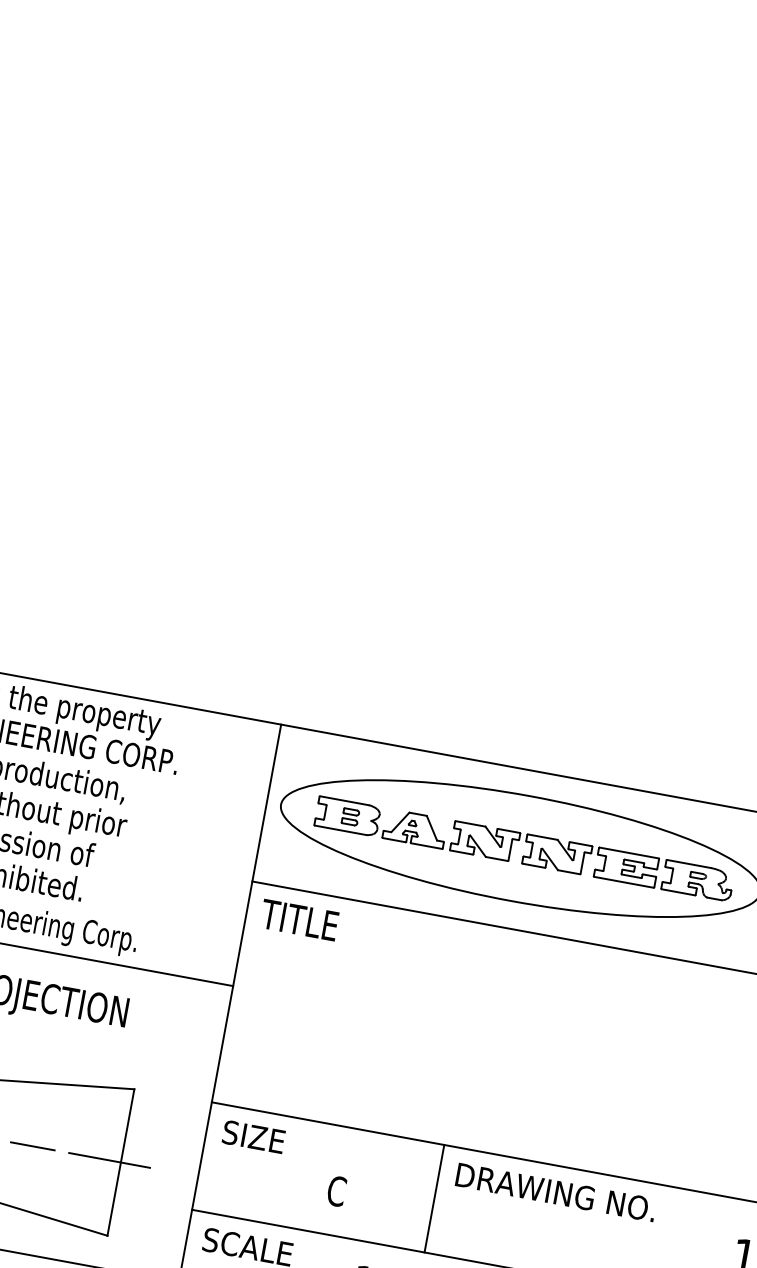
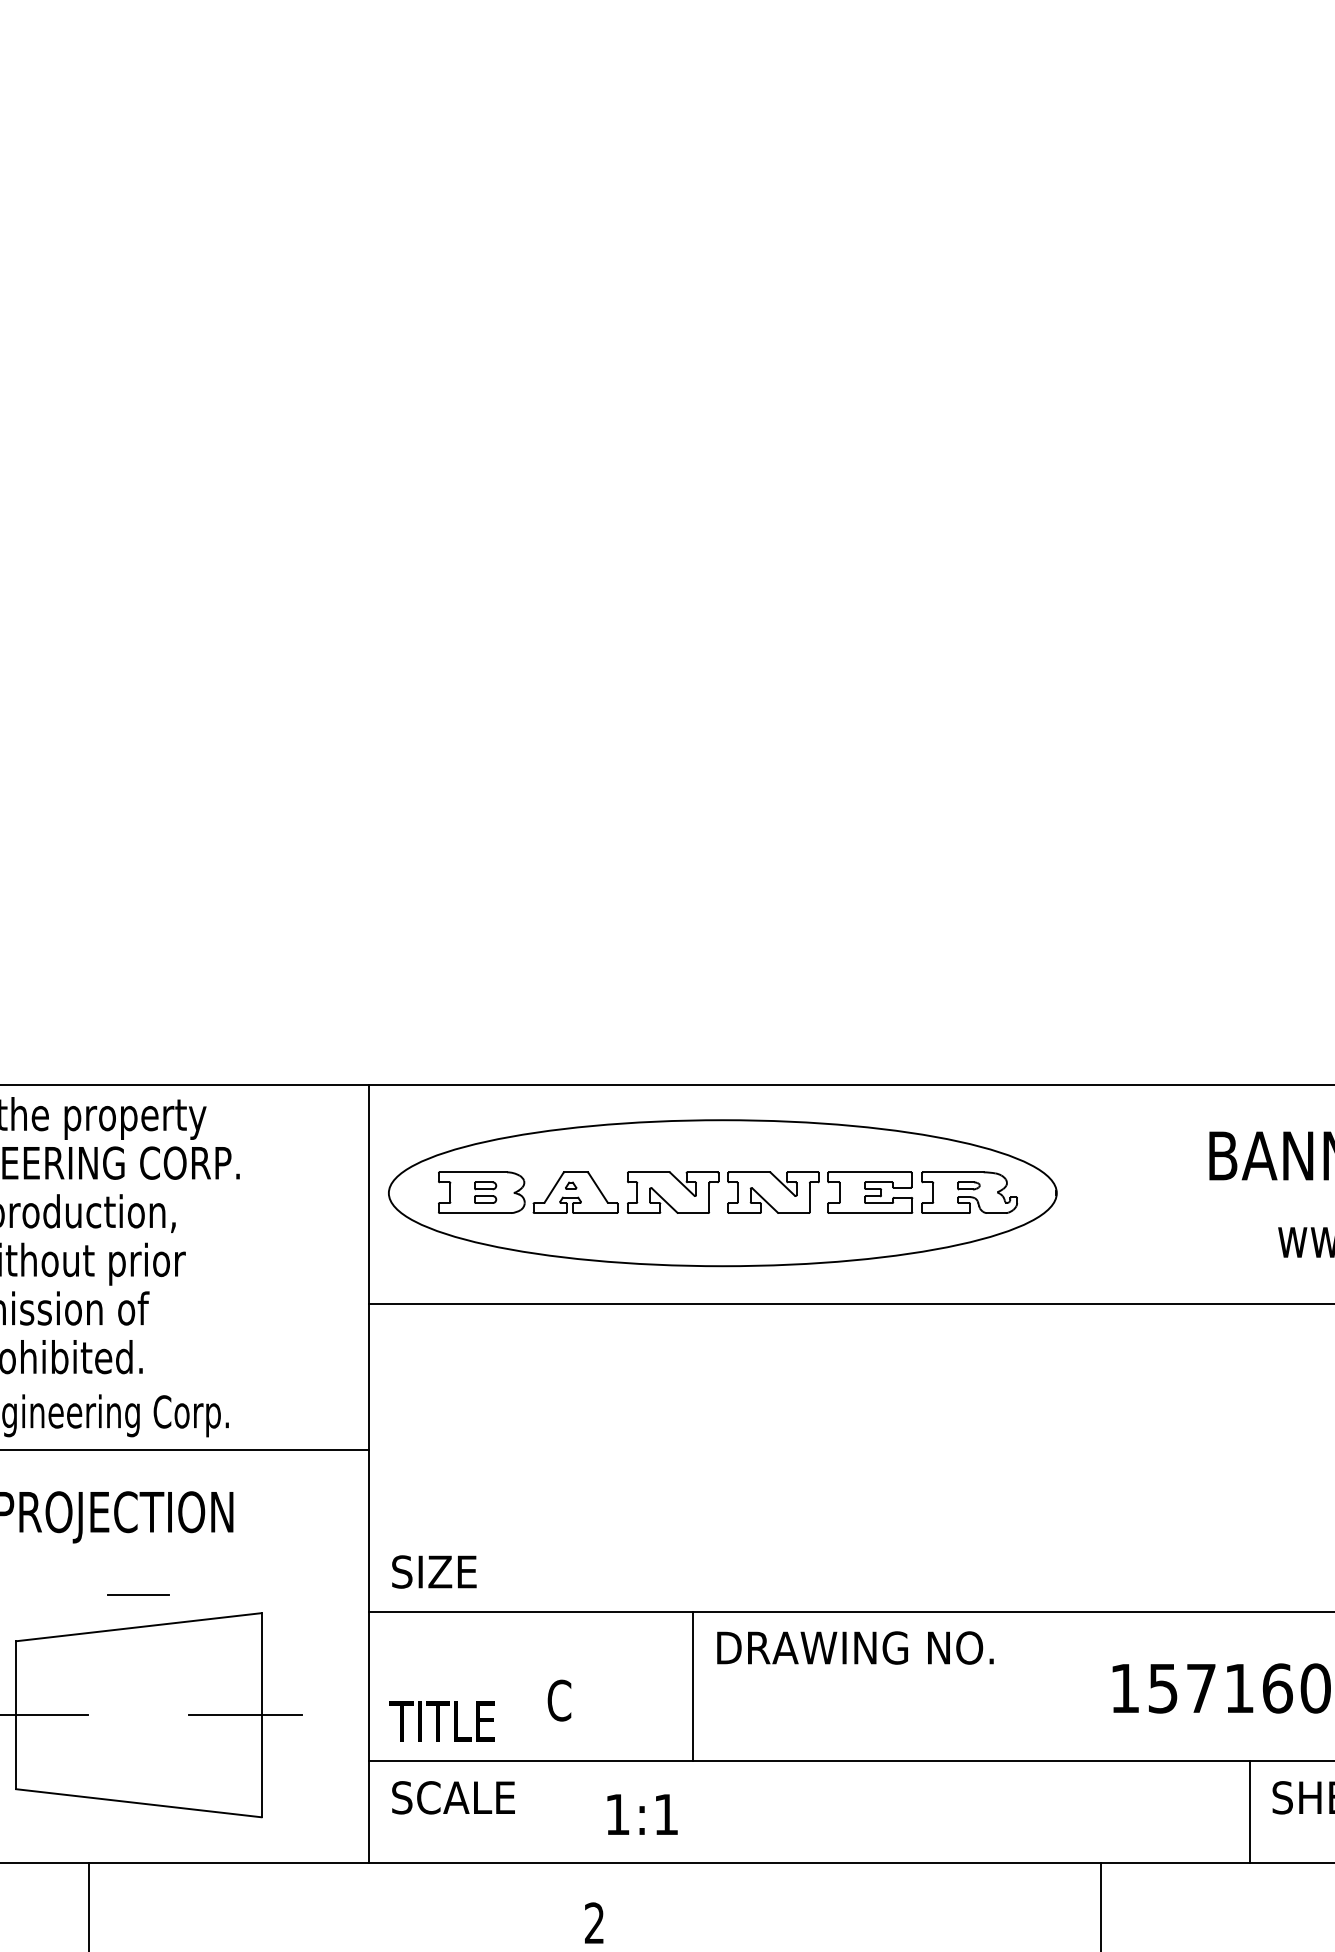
text: (298, 920) -> (441, 1721), moved
text: (253, 1136) -> (434, 1571), moved
line: (32, 1145) -> (138, 1594), moved

